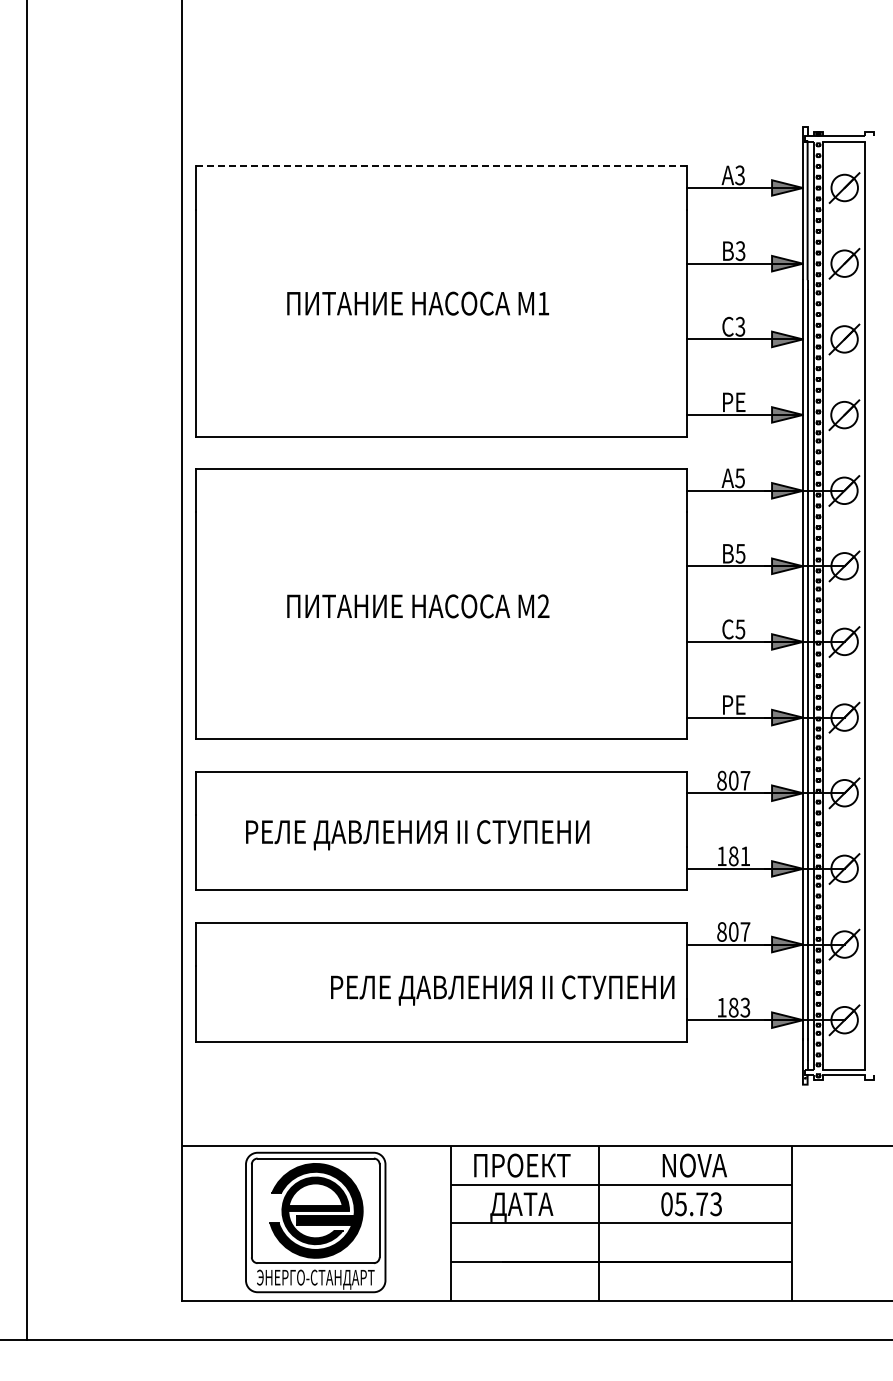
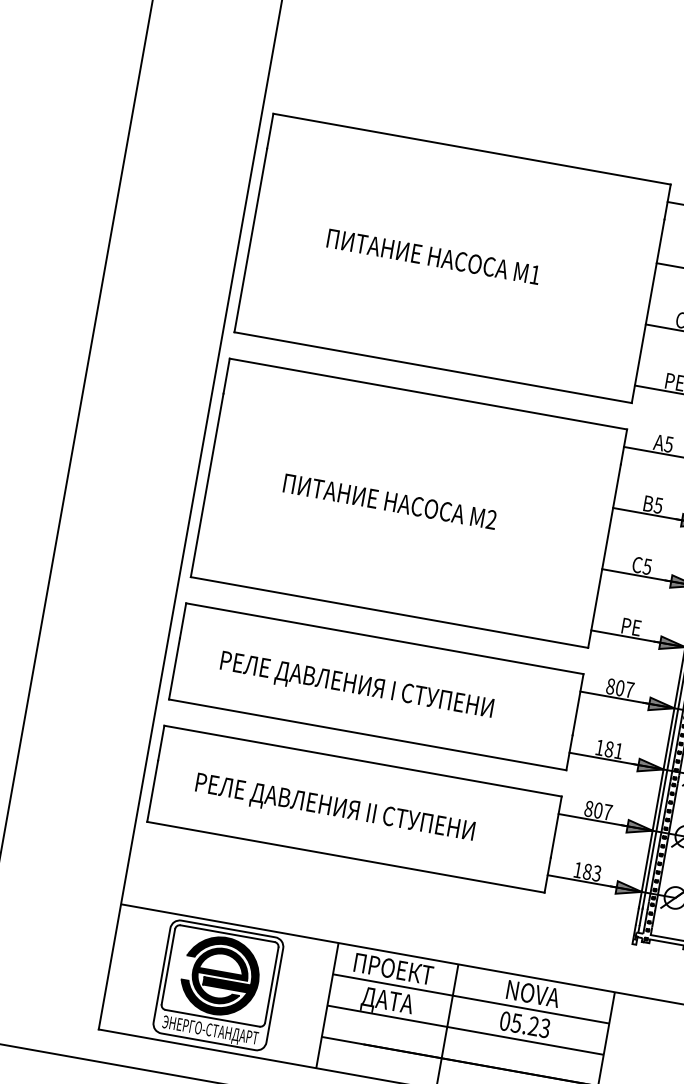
line: (441, 166) -> (472, 149), dashed -> solid
text: (417, 835) -> (356, 686), РЕЛЕ ДАВЛЕНИЯ II СТУПЕНИ -> РЕЛЕ ДАВЛЕНИЯ I СТУПЕНИ
text: (502, 990) -> (334, 809), moved
text: (702, 1203) -> (534, 1025), 05.73 -> 05.23

